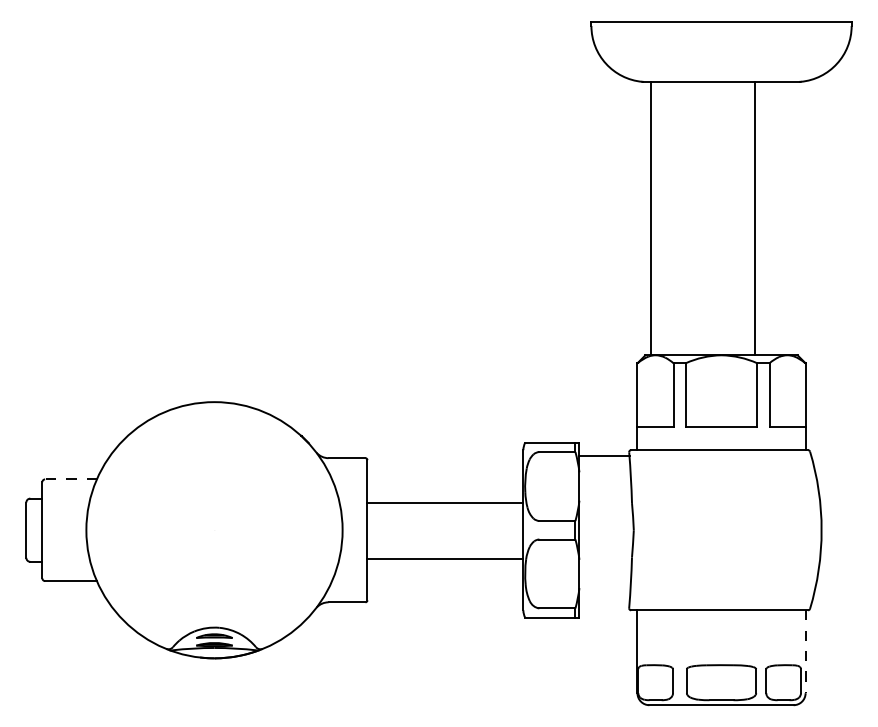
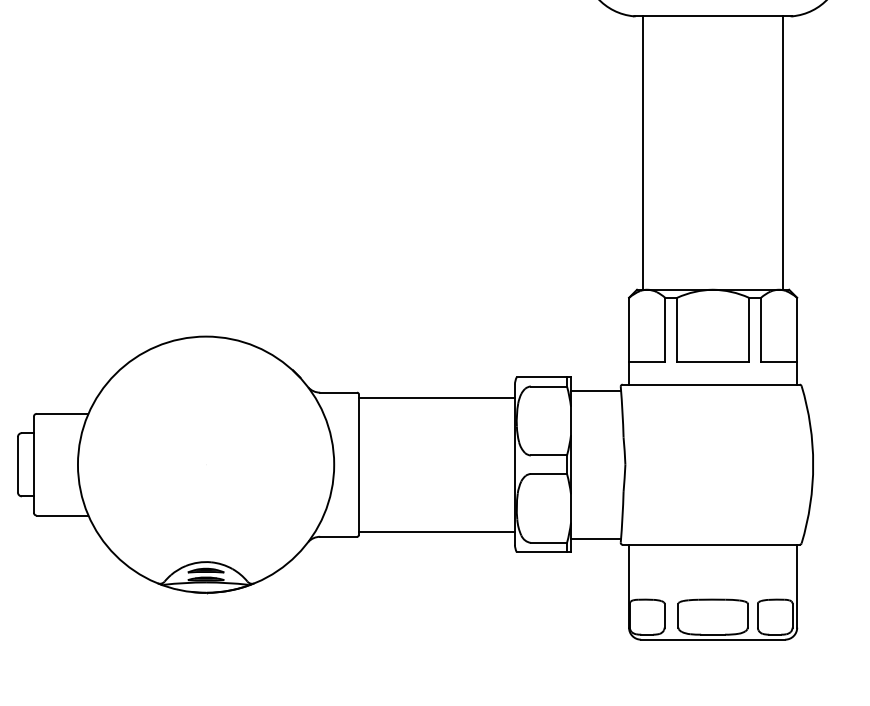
line: (754, 218) -> (783, 152), moved
line: (71, 479) -> (63, 413), dashed -> solid
line: (445, 503) -> (437, 397), moved
line: (445, 559) -> (437, 531), moved
line: (604, 604) -> (596, 538), added
line: (805, 652) -> (797, 586), dashed -> solid

